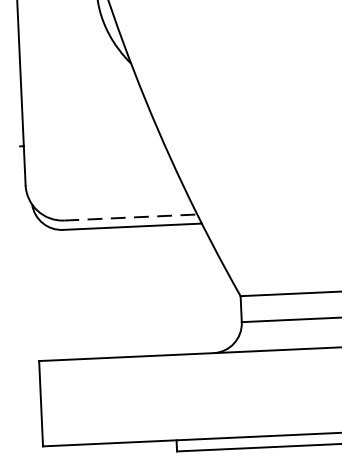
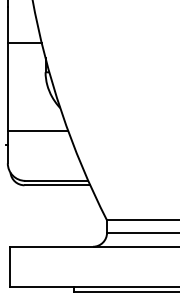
line: (85, 112) -> (37, 130), added
line: (132, 216) -> (57, 180), dashed -> solid

